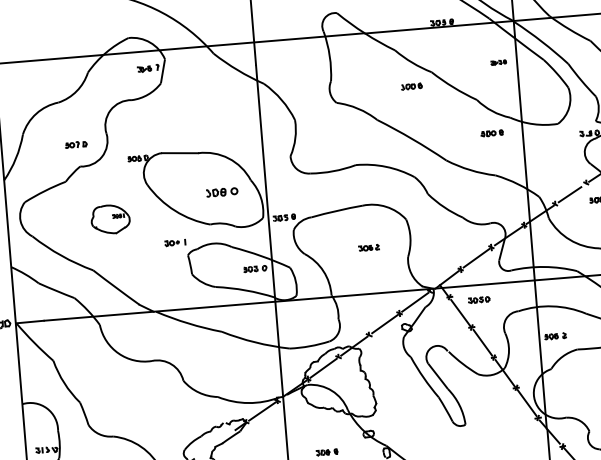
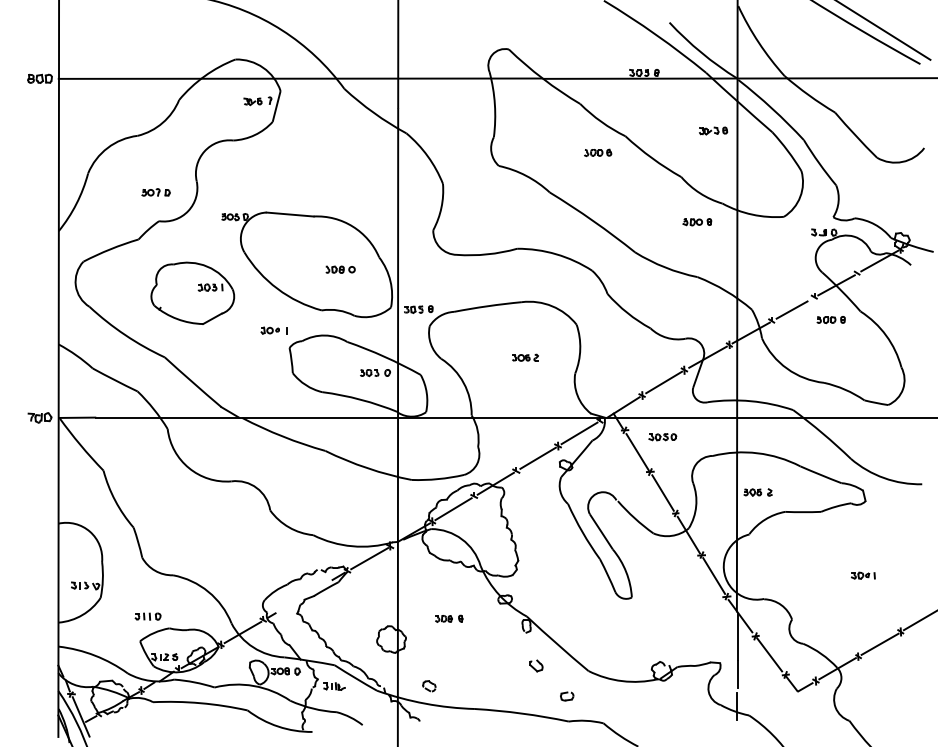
part: (498, 62) -> (713, 130), size x1.43
part: (222, 192) -> (340, 269), size x0.71
part: (110, 218) -> (192, 292), size x1.67

